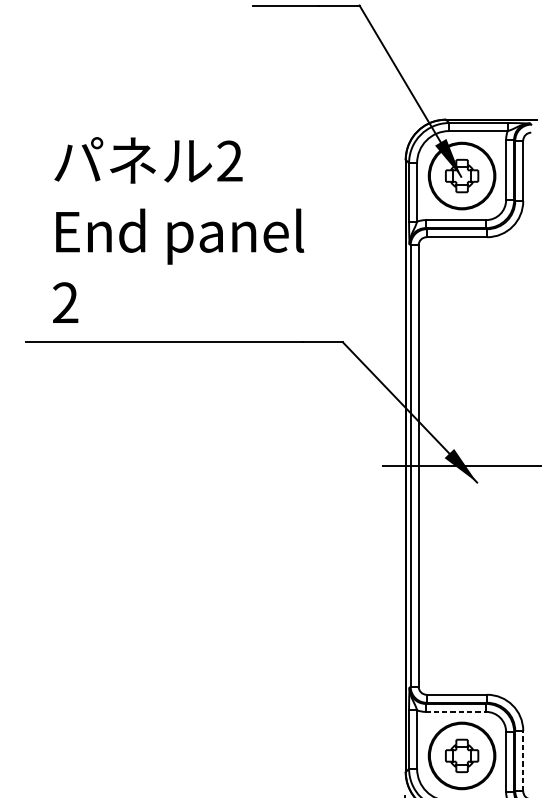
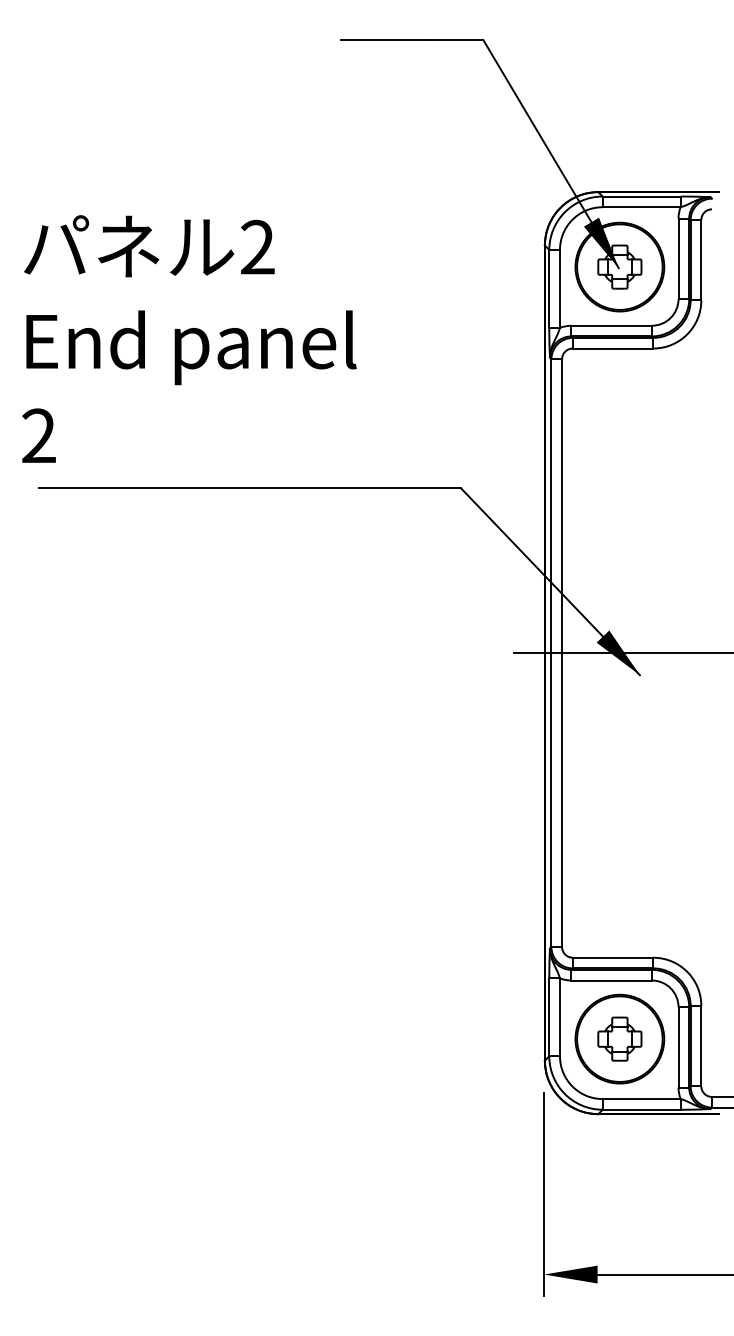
text: (178, 229) -> (189, 338), moved
line: (456, 711) -> (612, 980), dashed -> solid
line: (523, 760) -> (701, 1045), dashed -> solid

